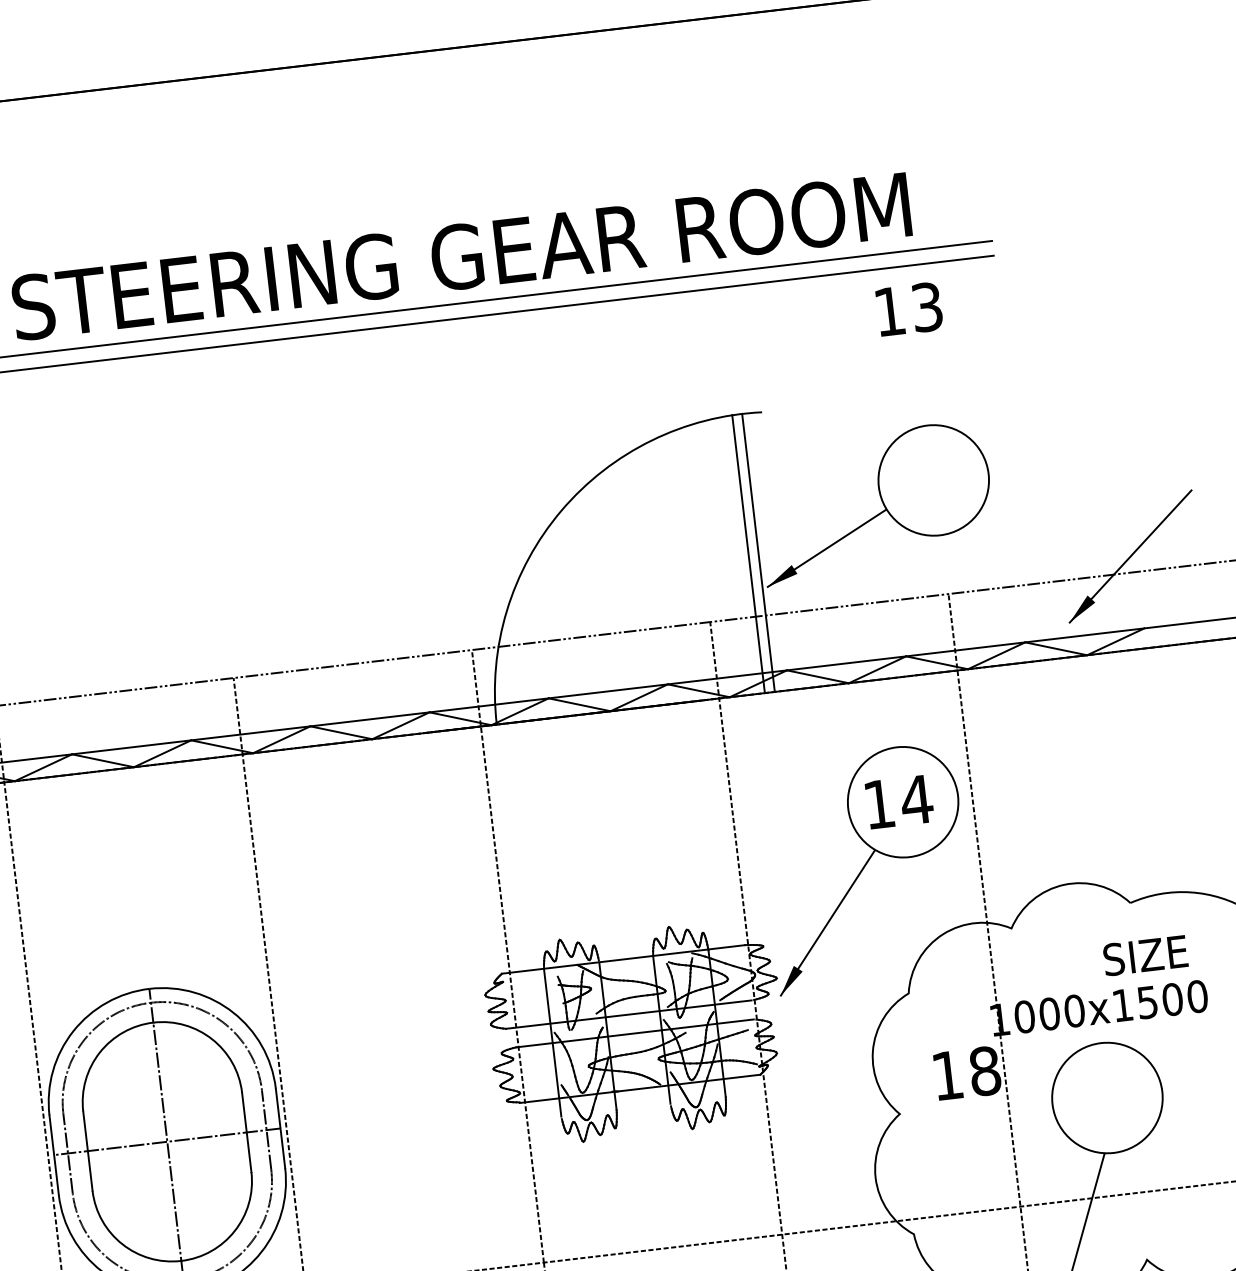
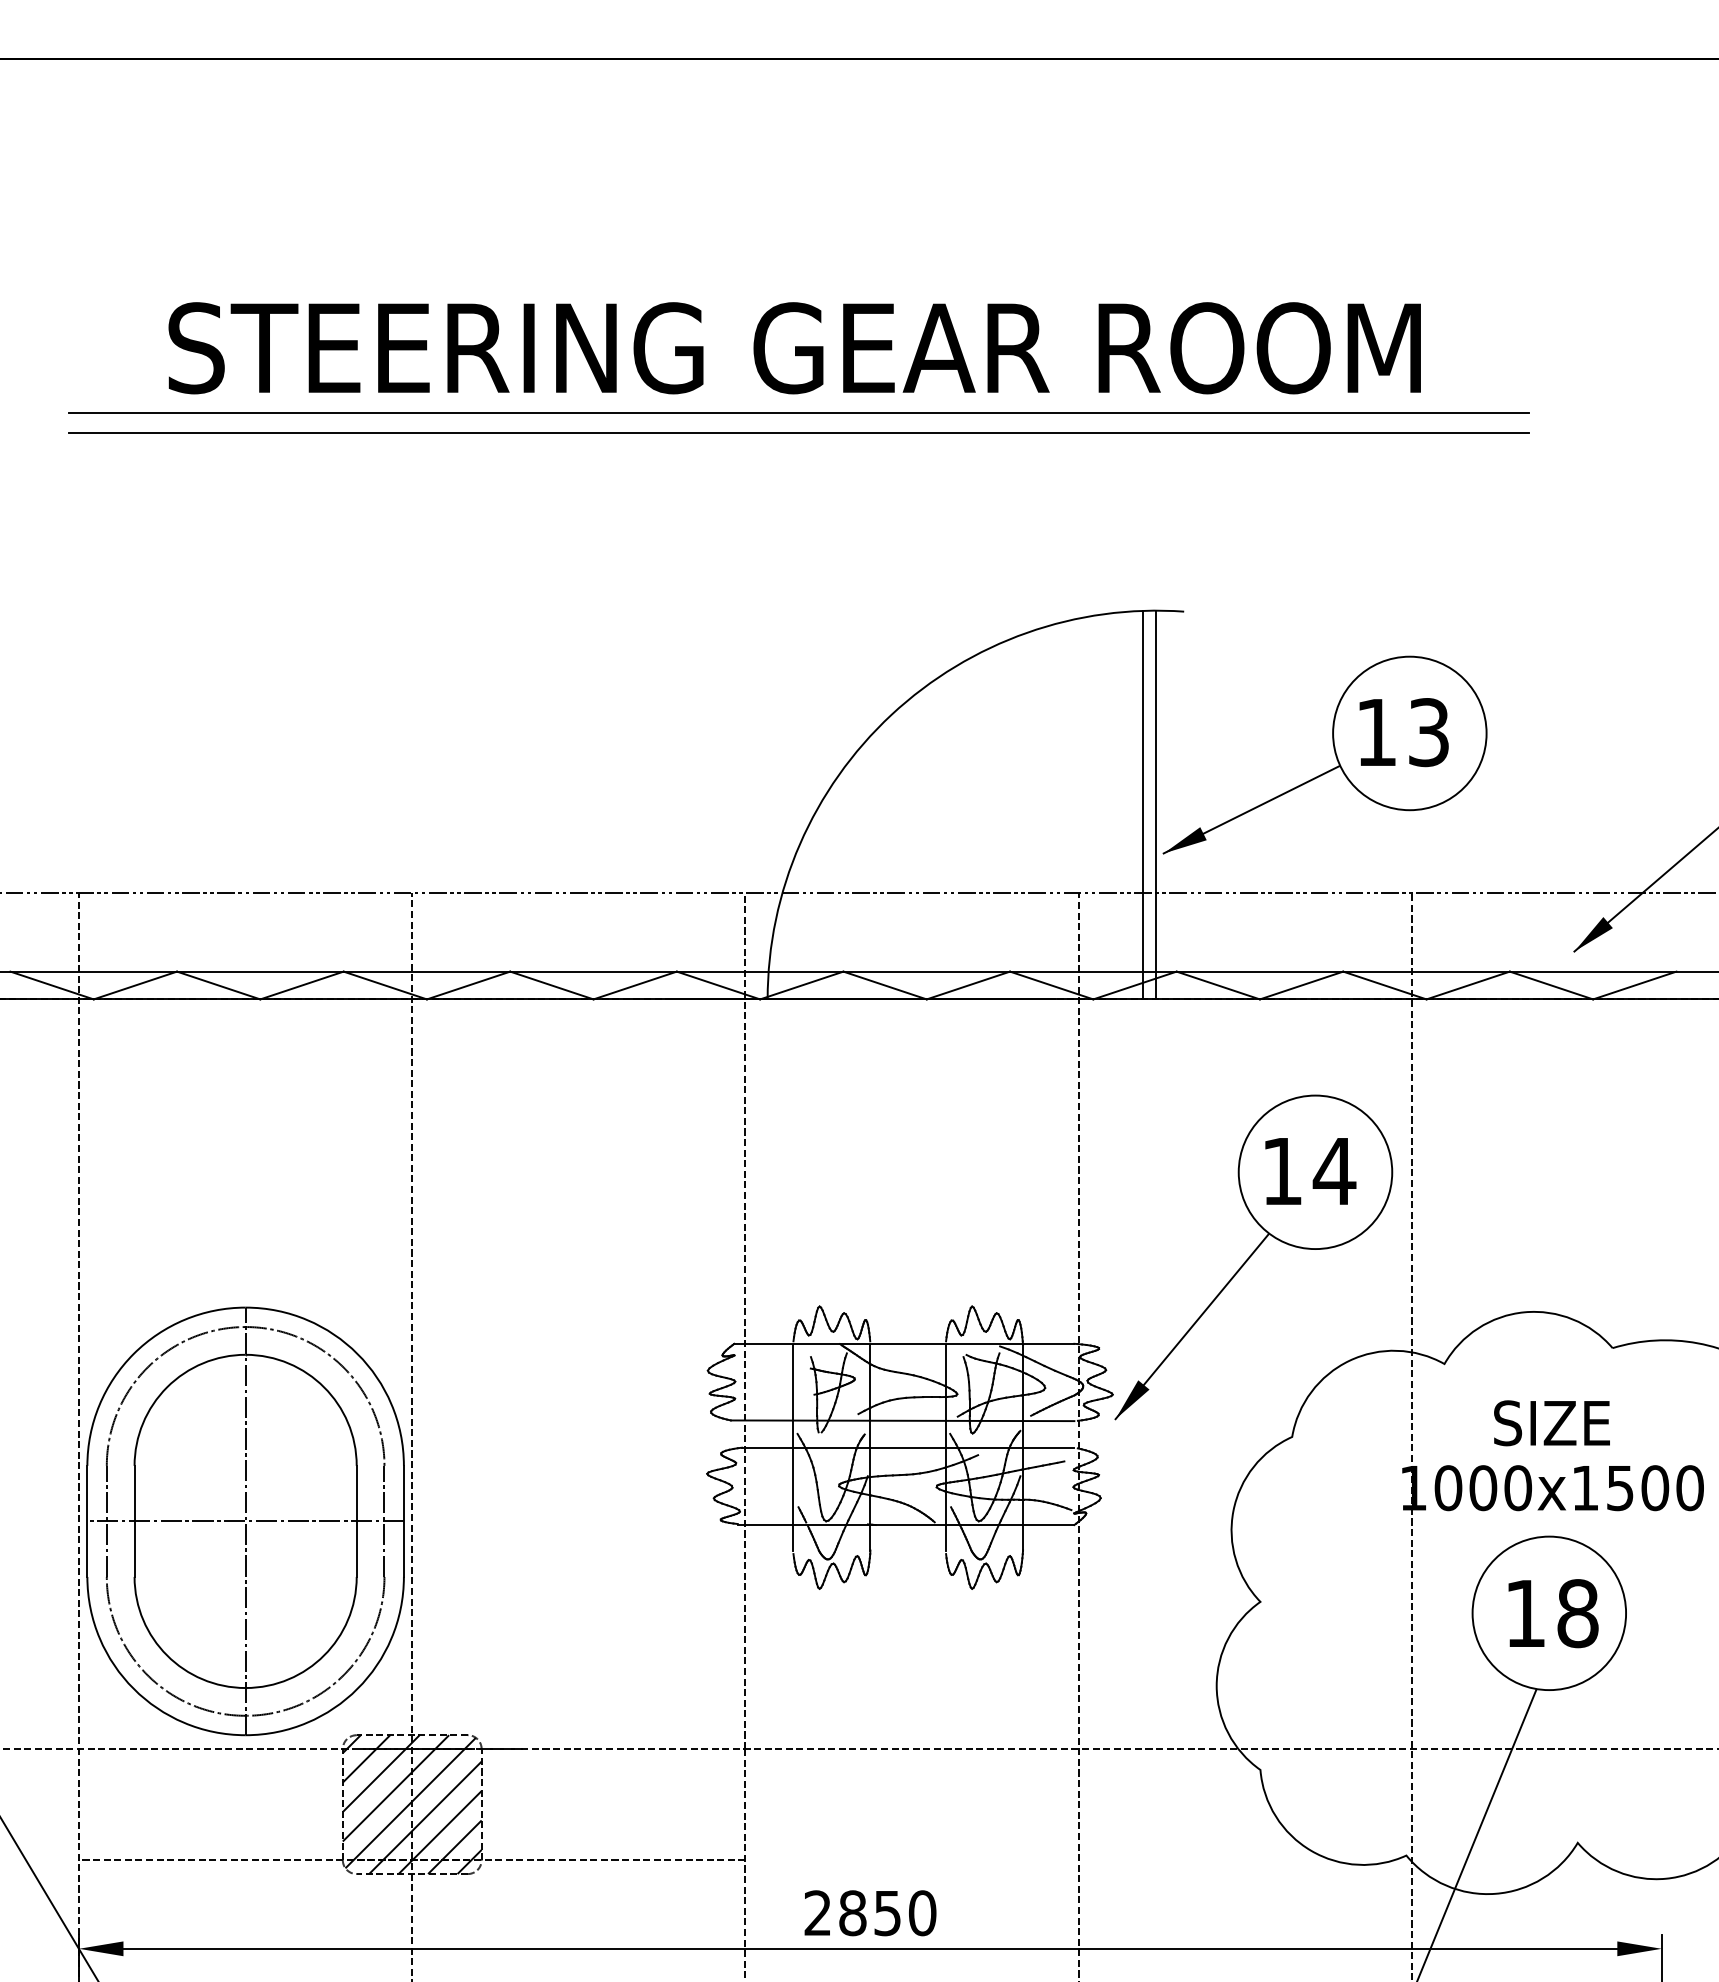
text: (909, 309) -> (1403, 732), moved
text: (1145, 955) -> (1551, 1423), moved
text: (967, 1073) -> (1553, 1613), moved

